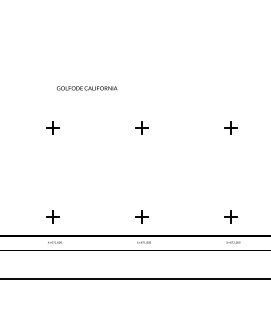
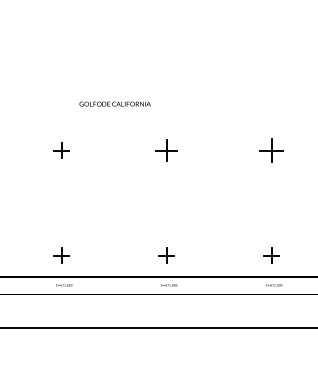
text: (86, 87) -> (114, 103), moved
part: (141, 127) -> (166, 150), size x1.4
part: (231, 127) -> (271, 150), size x1.6

